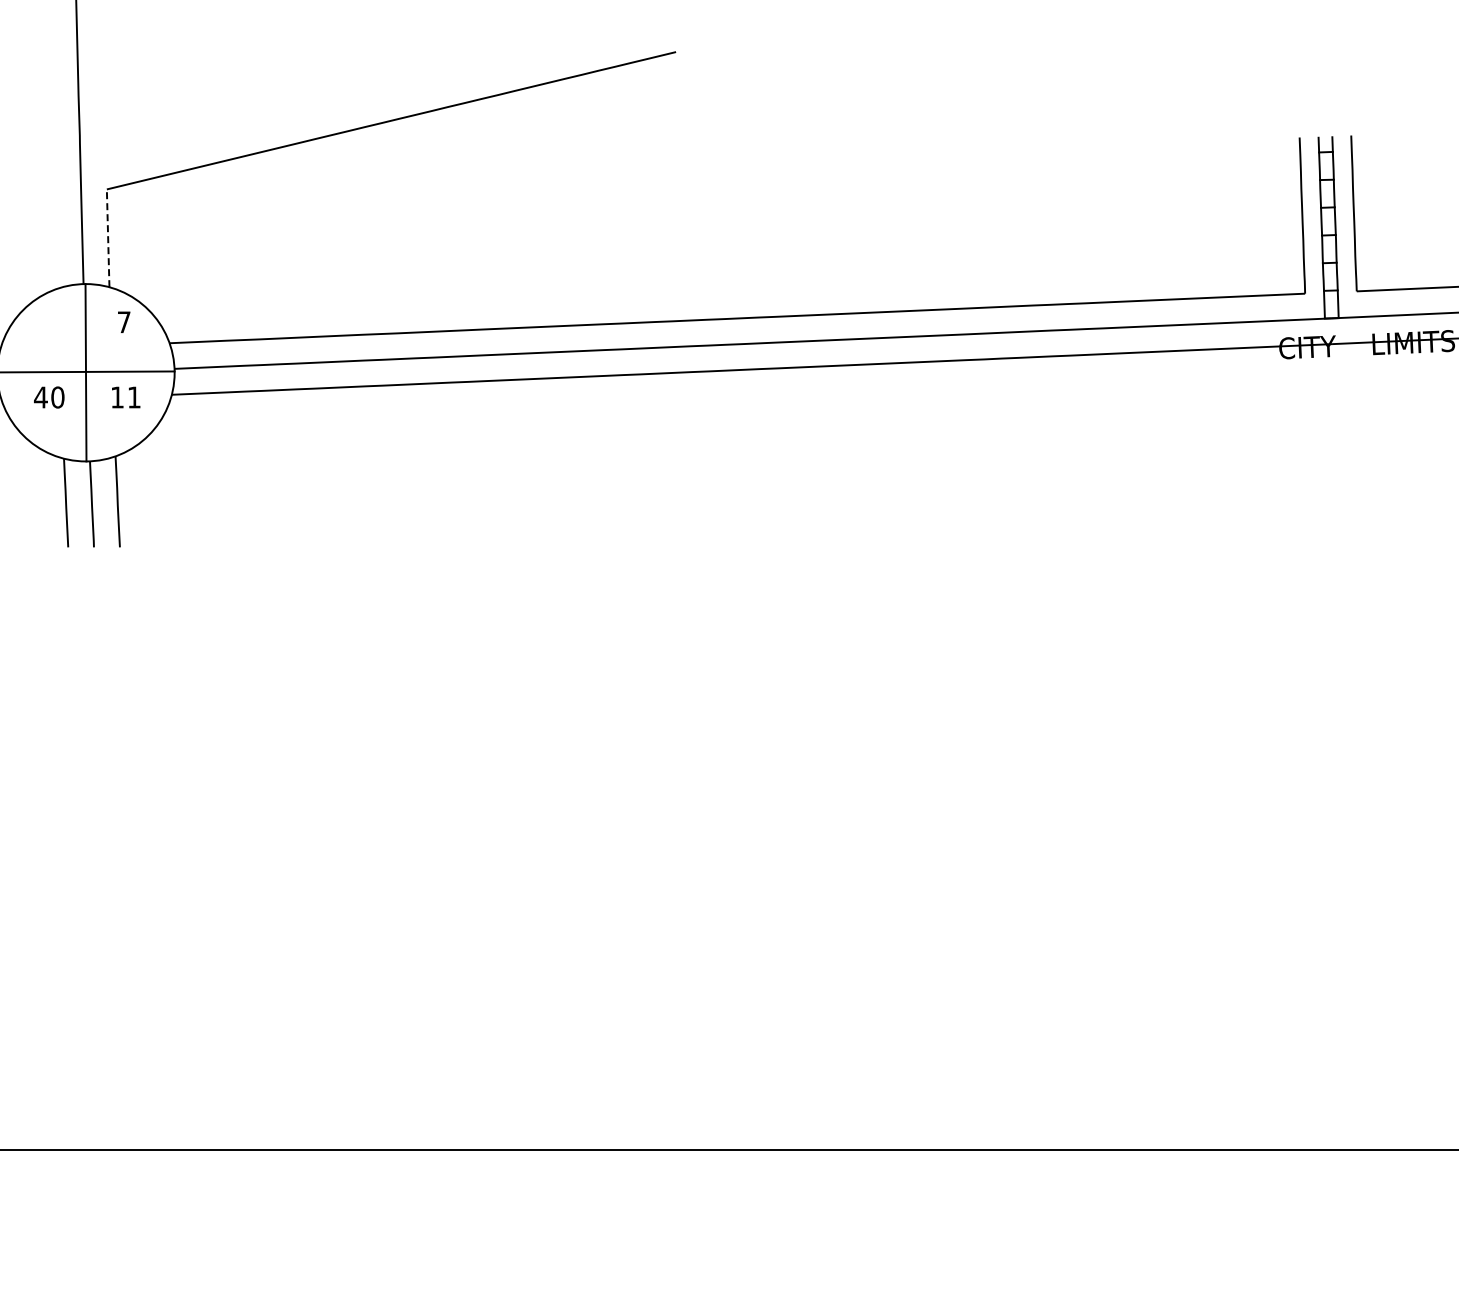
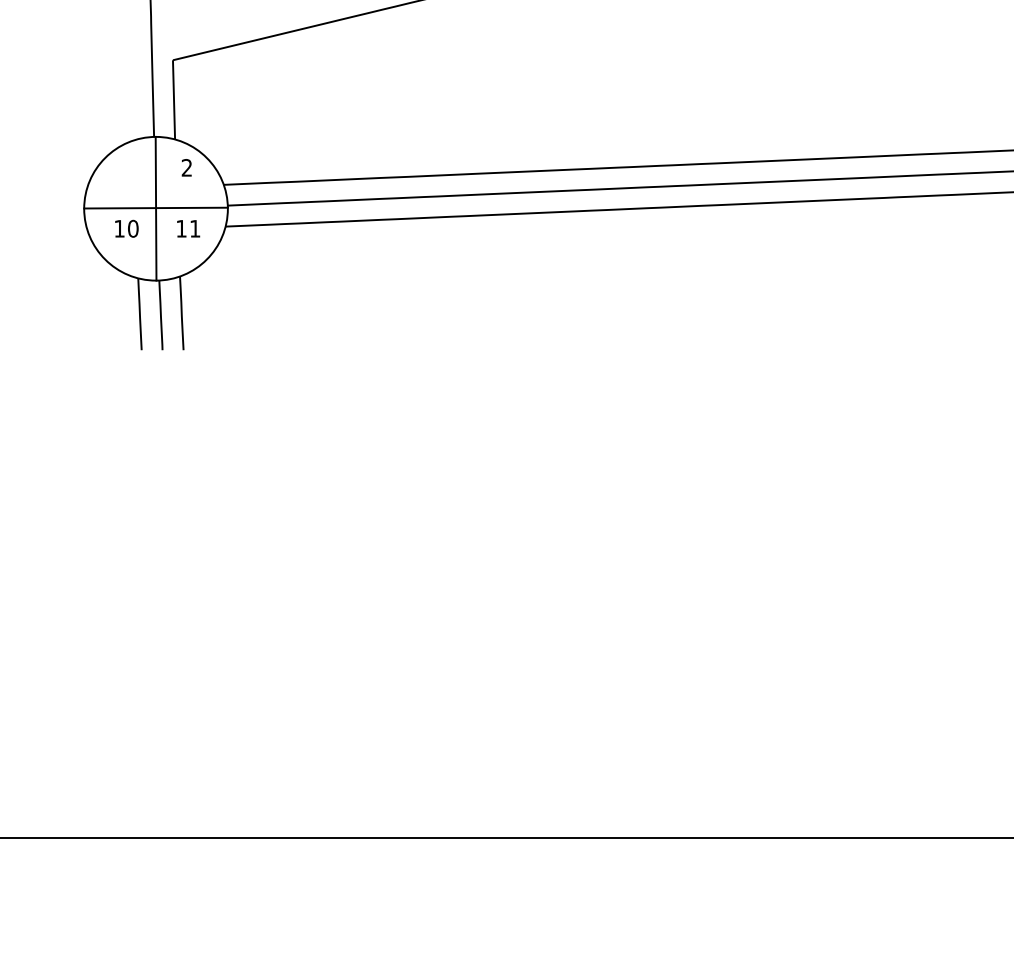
line: (108, 238) -> (174, 100), dashed -> solid
text: (123, 322) -> (186, 168), 7 -> 2
text: (40, 397) -> (119, 228), 40 -> 10

